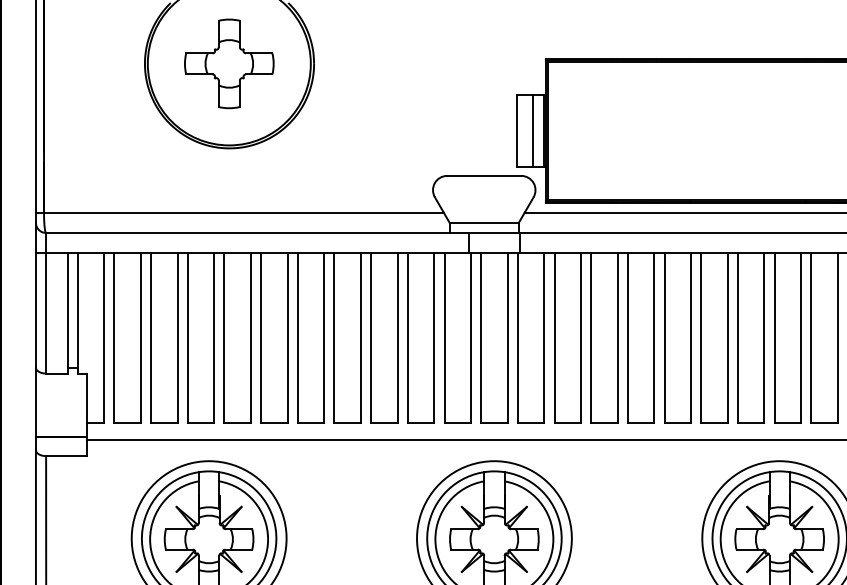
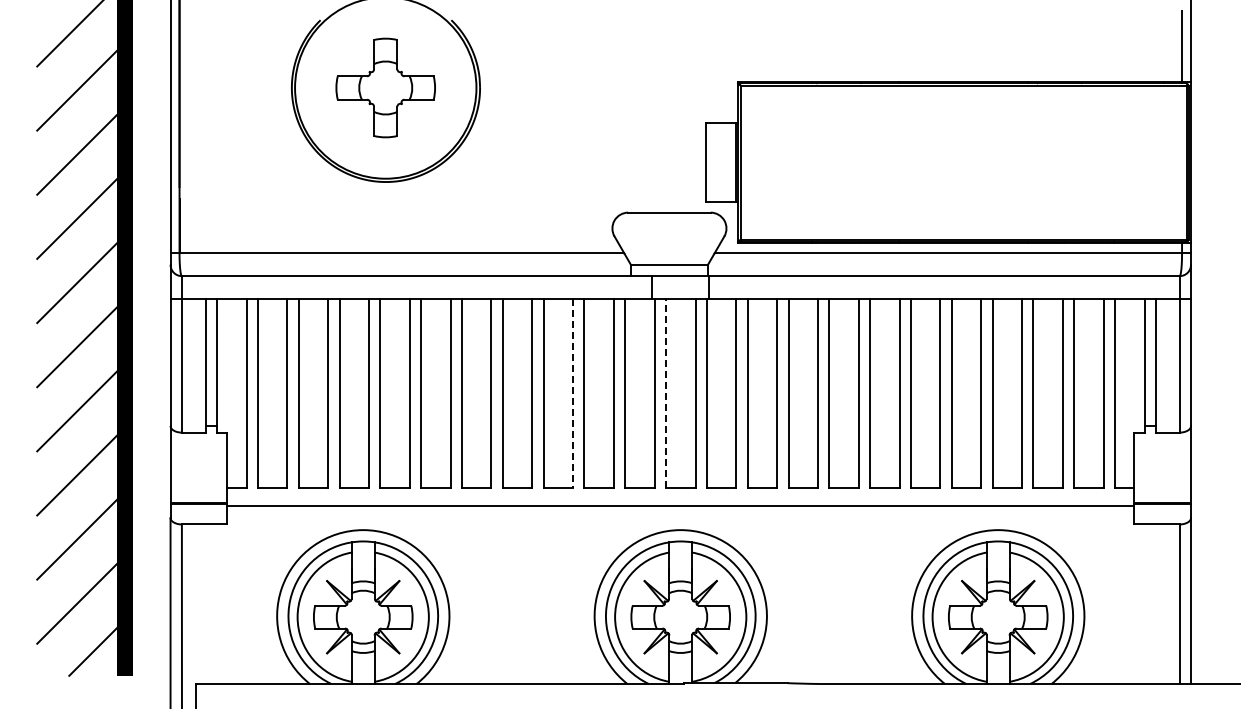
line: (532, 130) -> (723, 162), removed
line: (398, 338) -> (573, 393), solid -> dashed
line: (481, 338) -> (666, 393), solid -> dashed

